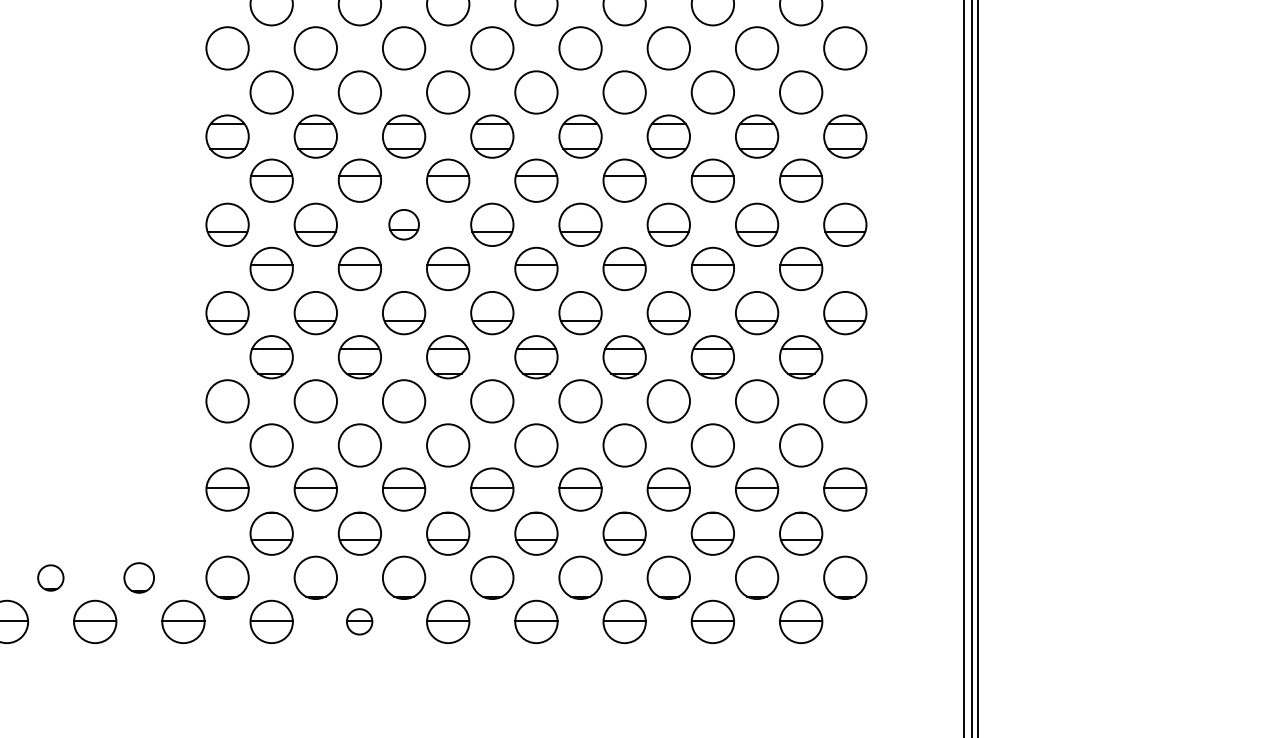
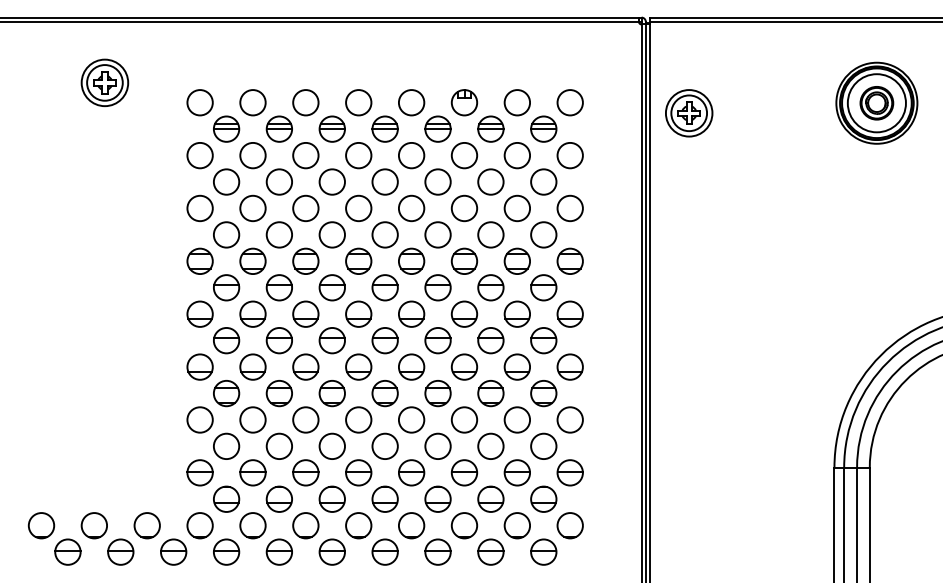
part: (403, 223) -> (305, 313), size x1.43
circle: (49, 577) -> (93, 525), size x1.67
circle: (138, 577) -> (146, 525), size x1.43
part: (358, 620) -> (278, 551), size x1.67

